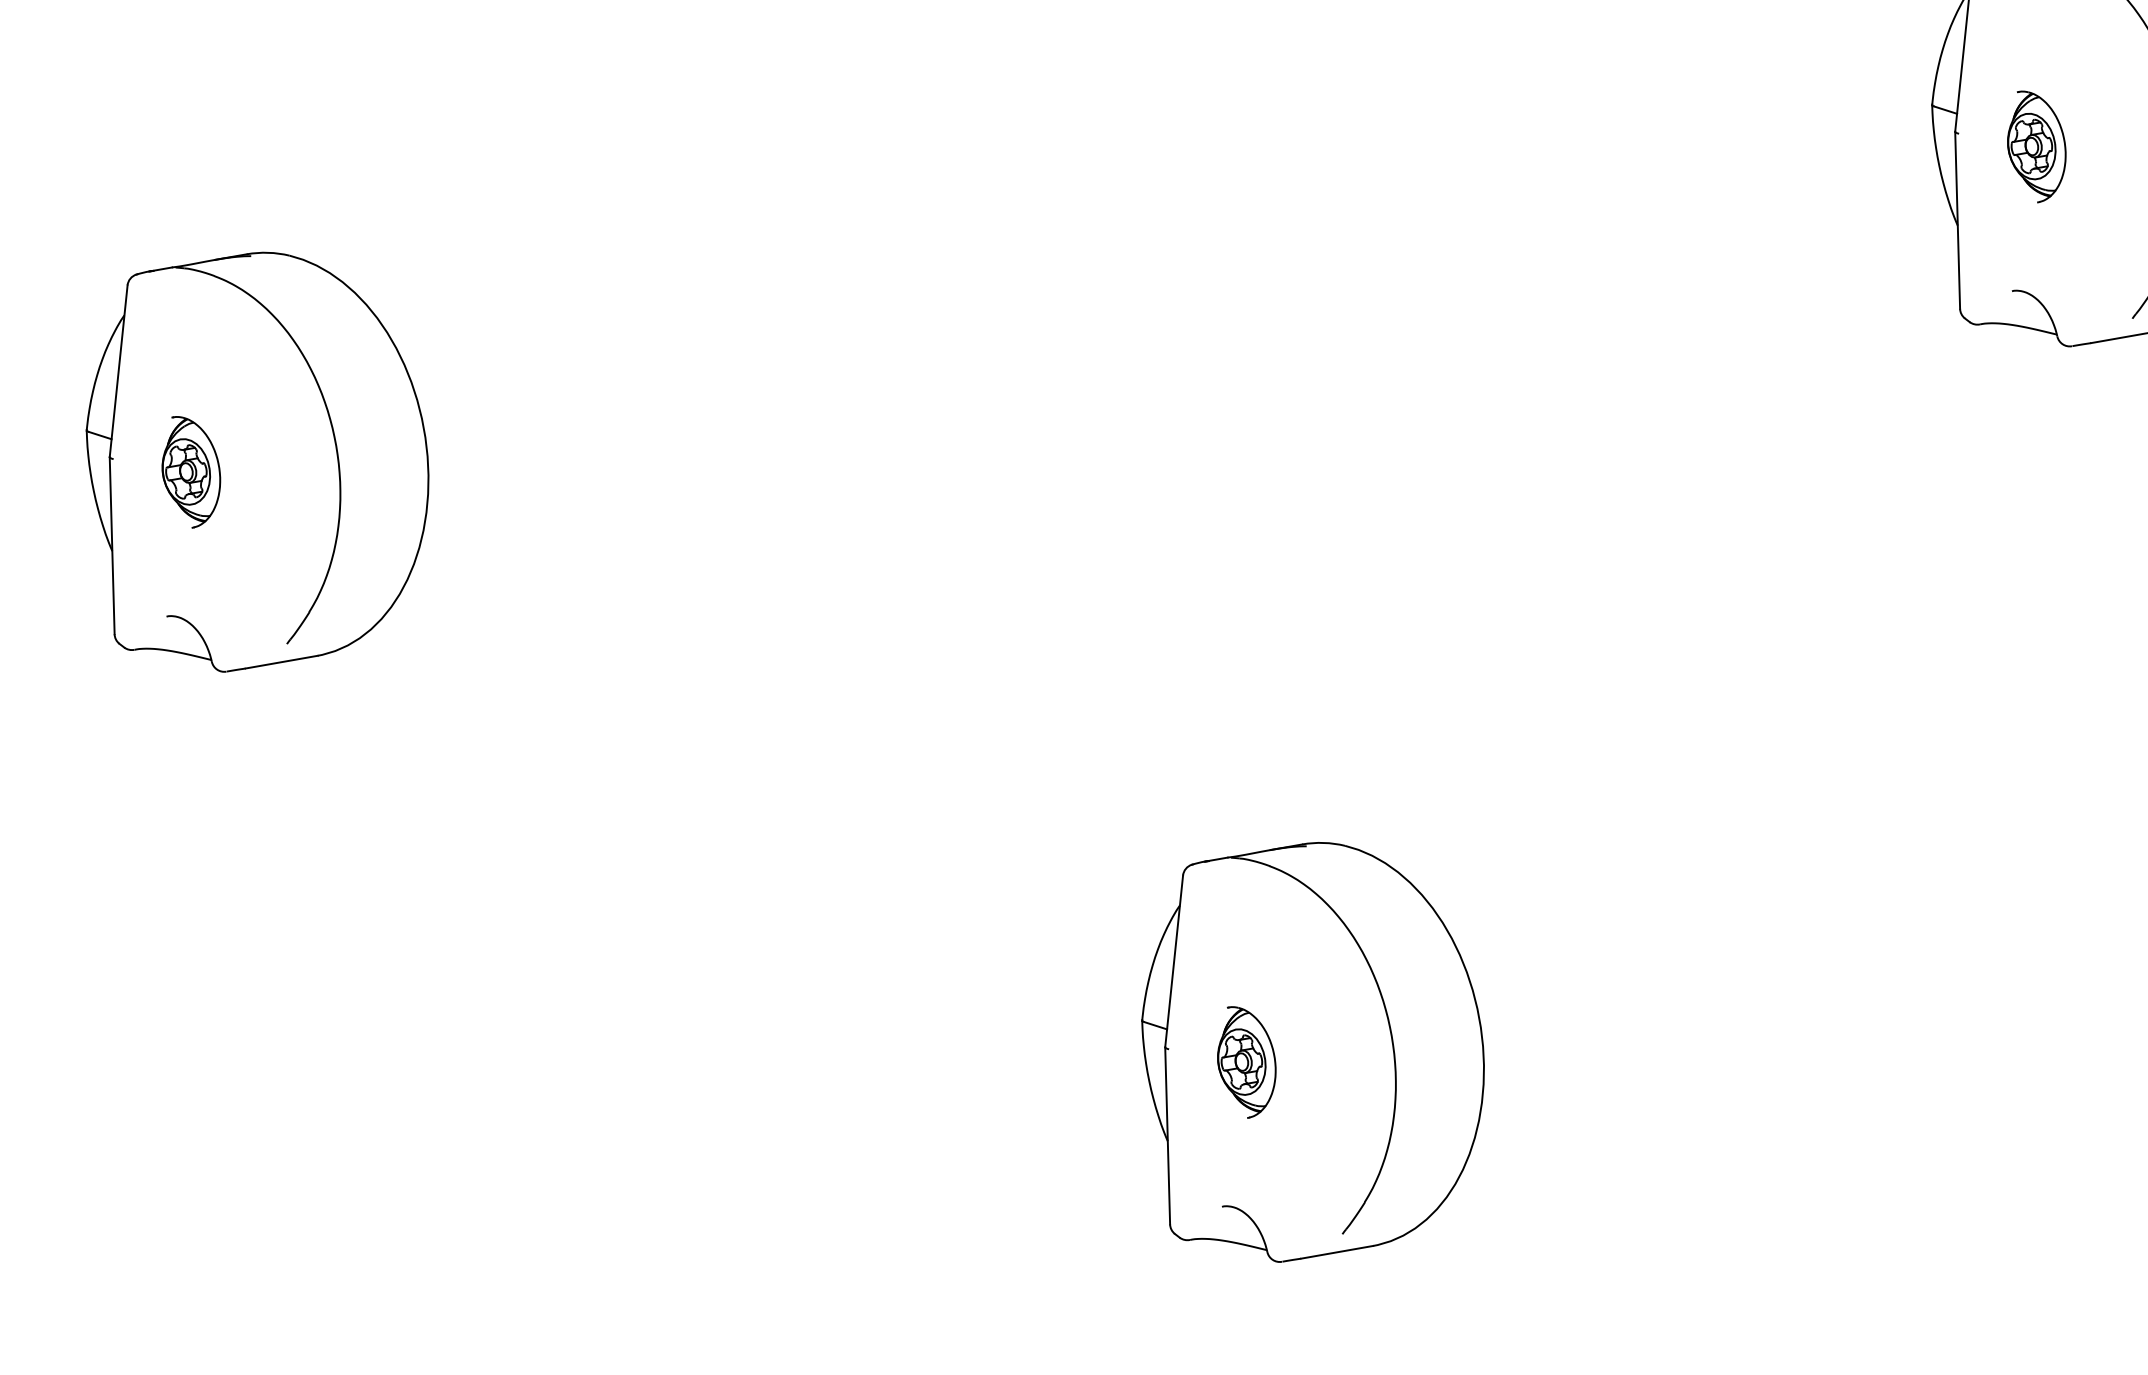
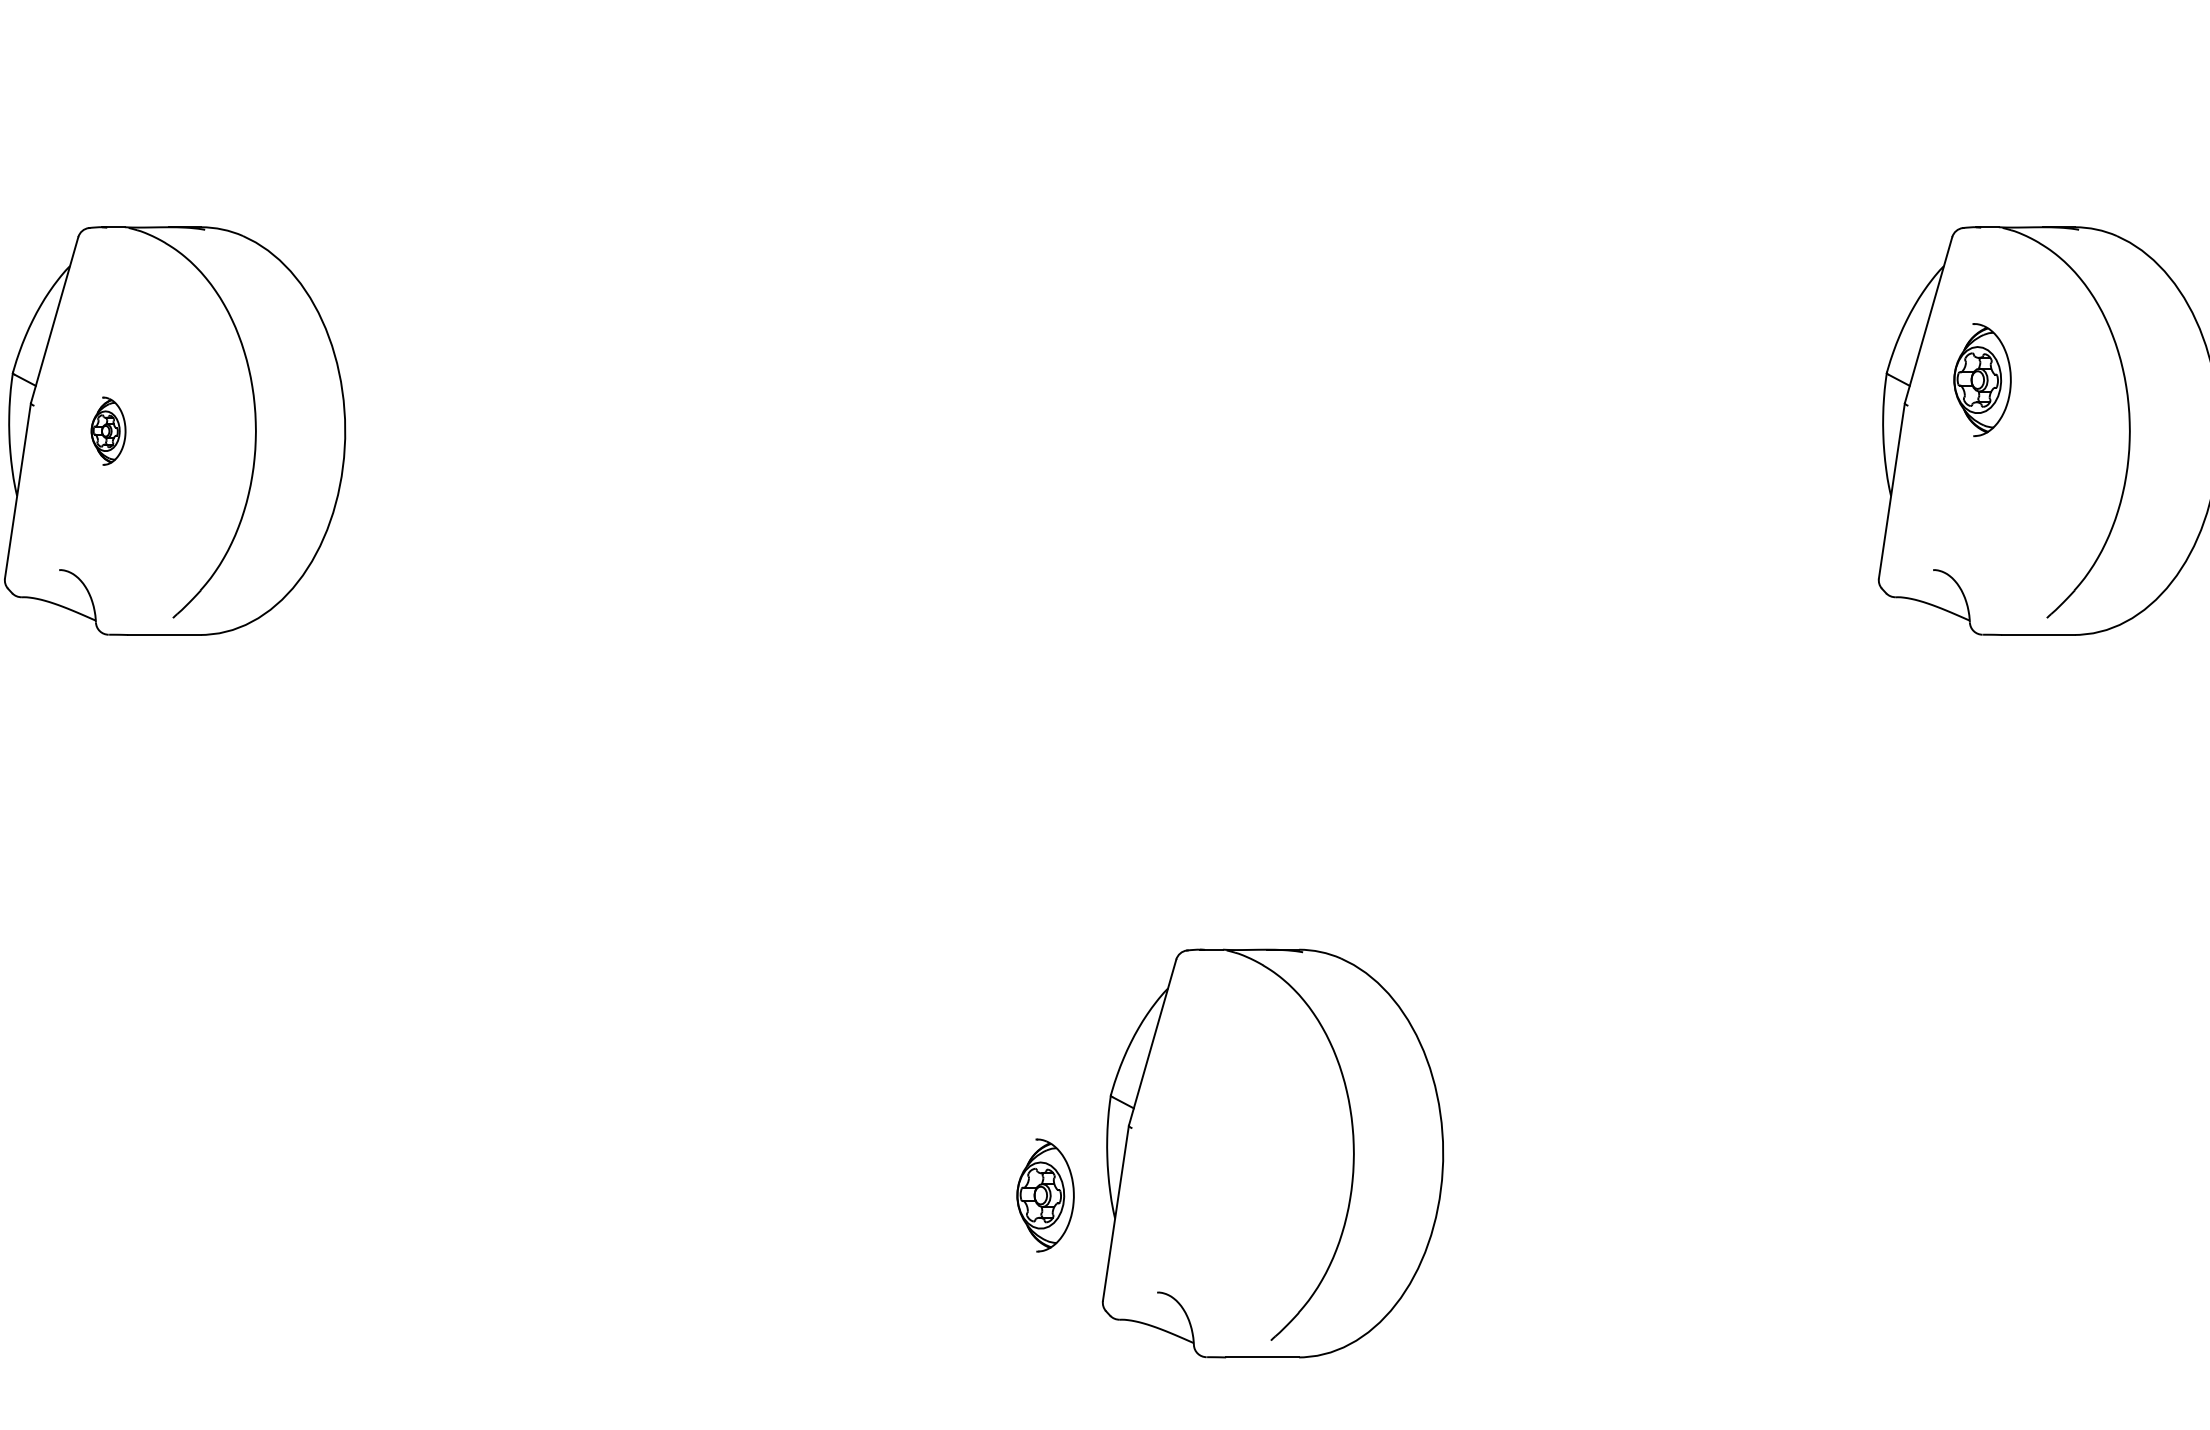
part: (2036, 146) -> (1982, 380), moved
part: (191, 471) -> (108, 431), size x0.6
part: (1311, 1049) -> (1272, 1153), moved

